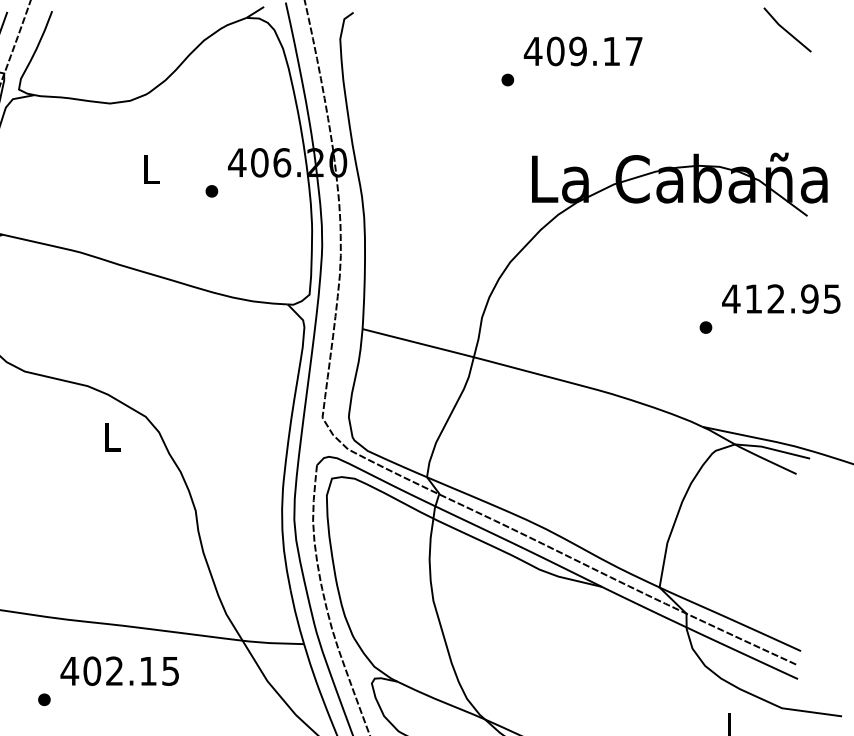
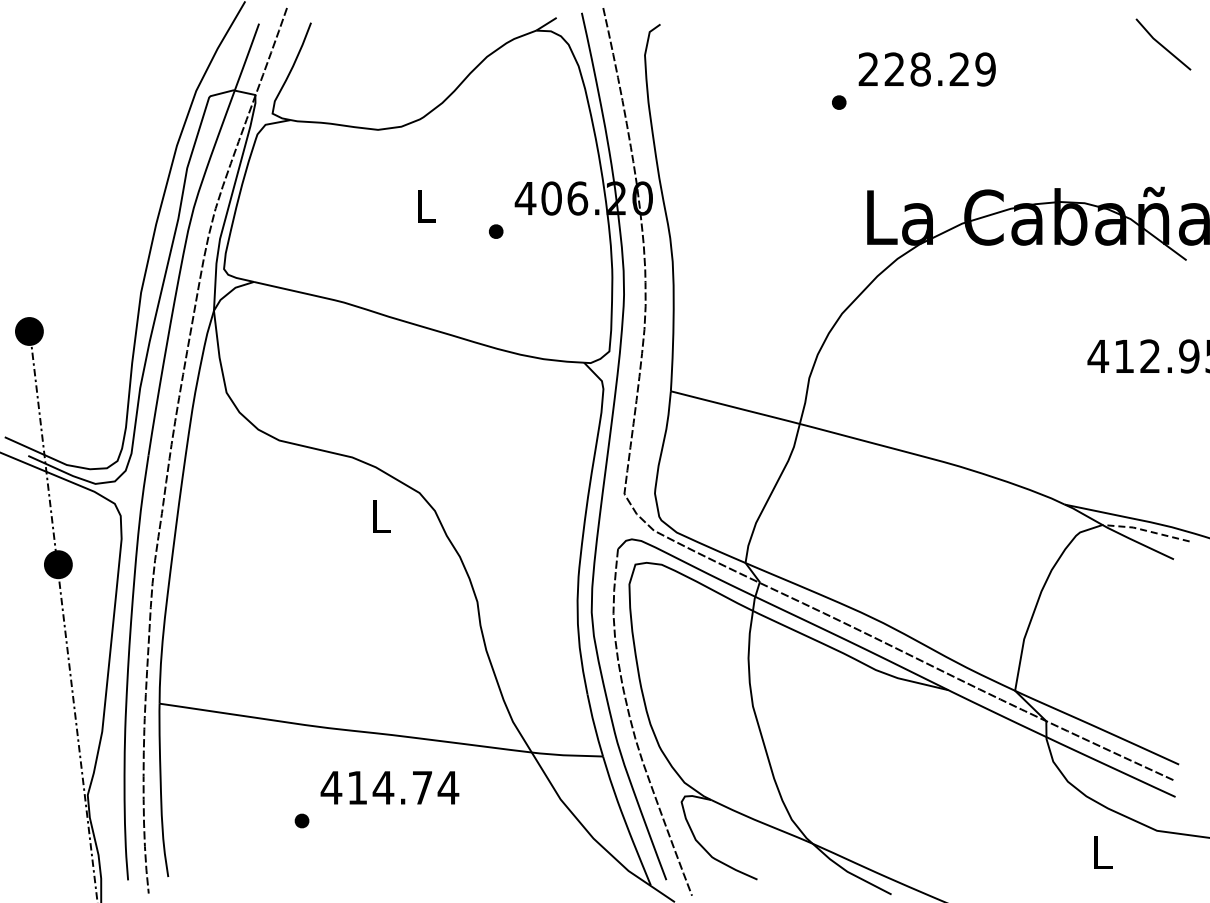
text: (583, 51) -> (926, 69), 409.17 -> 228.29
part: (705, 327) -> (1068, 389), removed
line: (772, 449) -> (1145, 530), solid -> dashed
text: (131, 670) -> (403, 787), 402.15 -> 414.74

